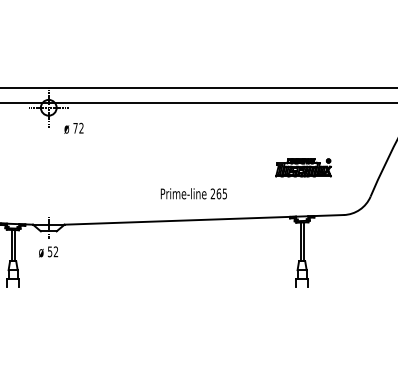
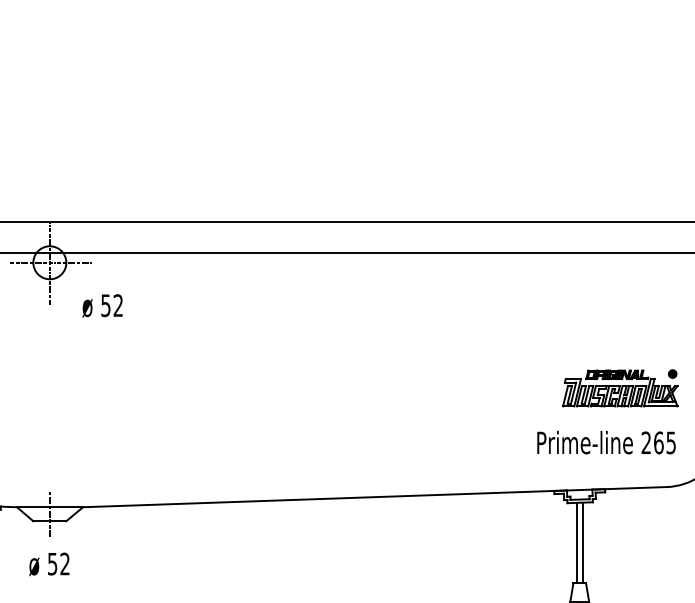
text: (75, 128) -> (105, 306), 72 -> 52
part: (303, 167) -> (620, 387), moved
text: (193, 193) -> (605, 442), moved

